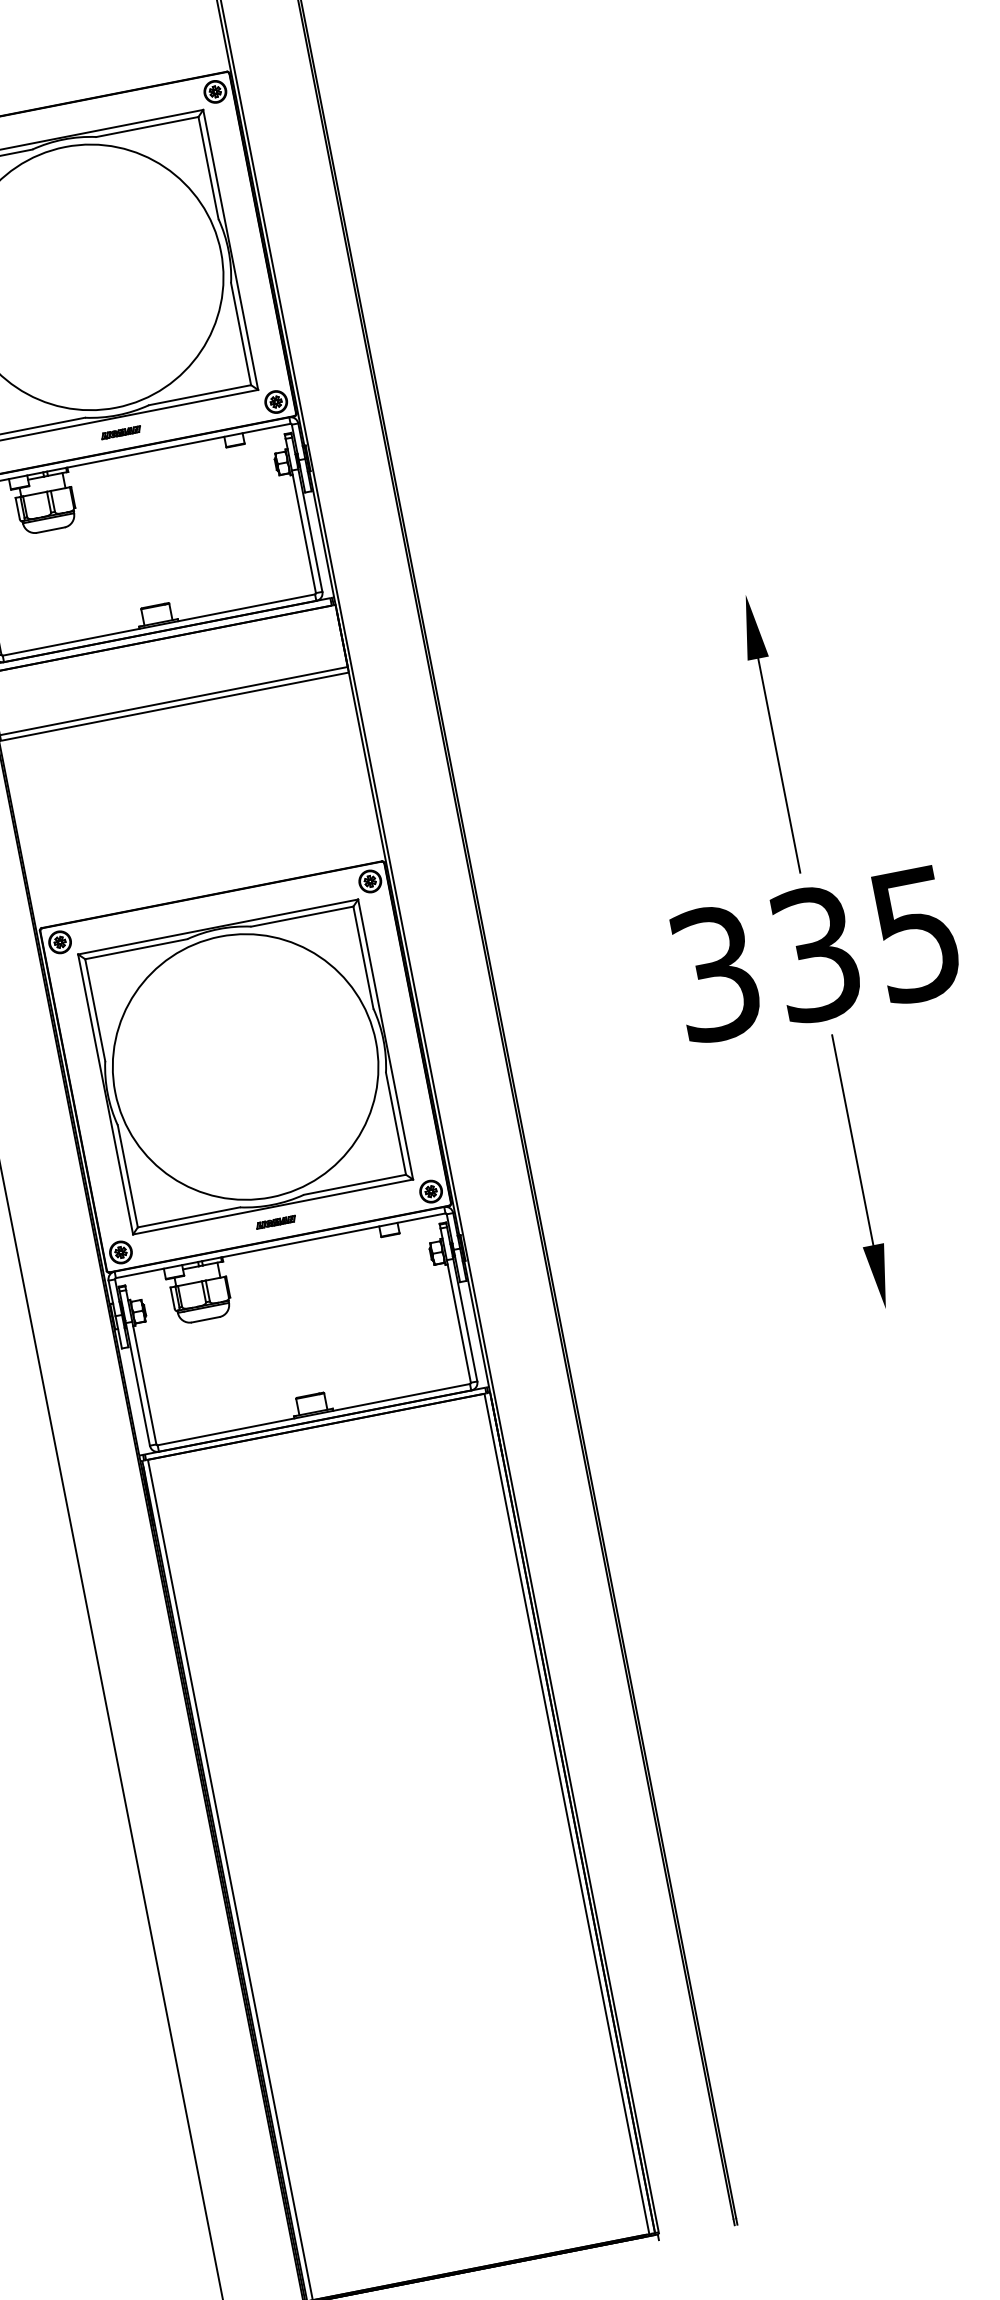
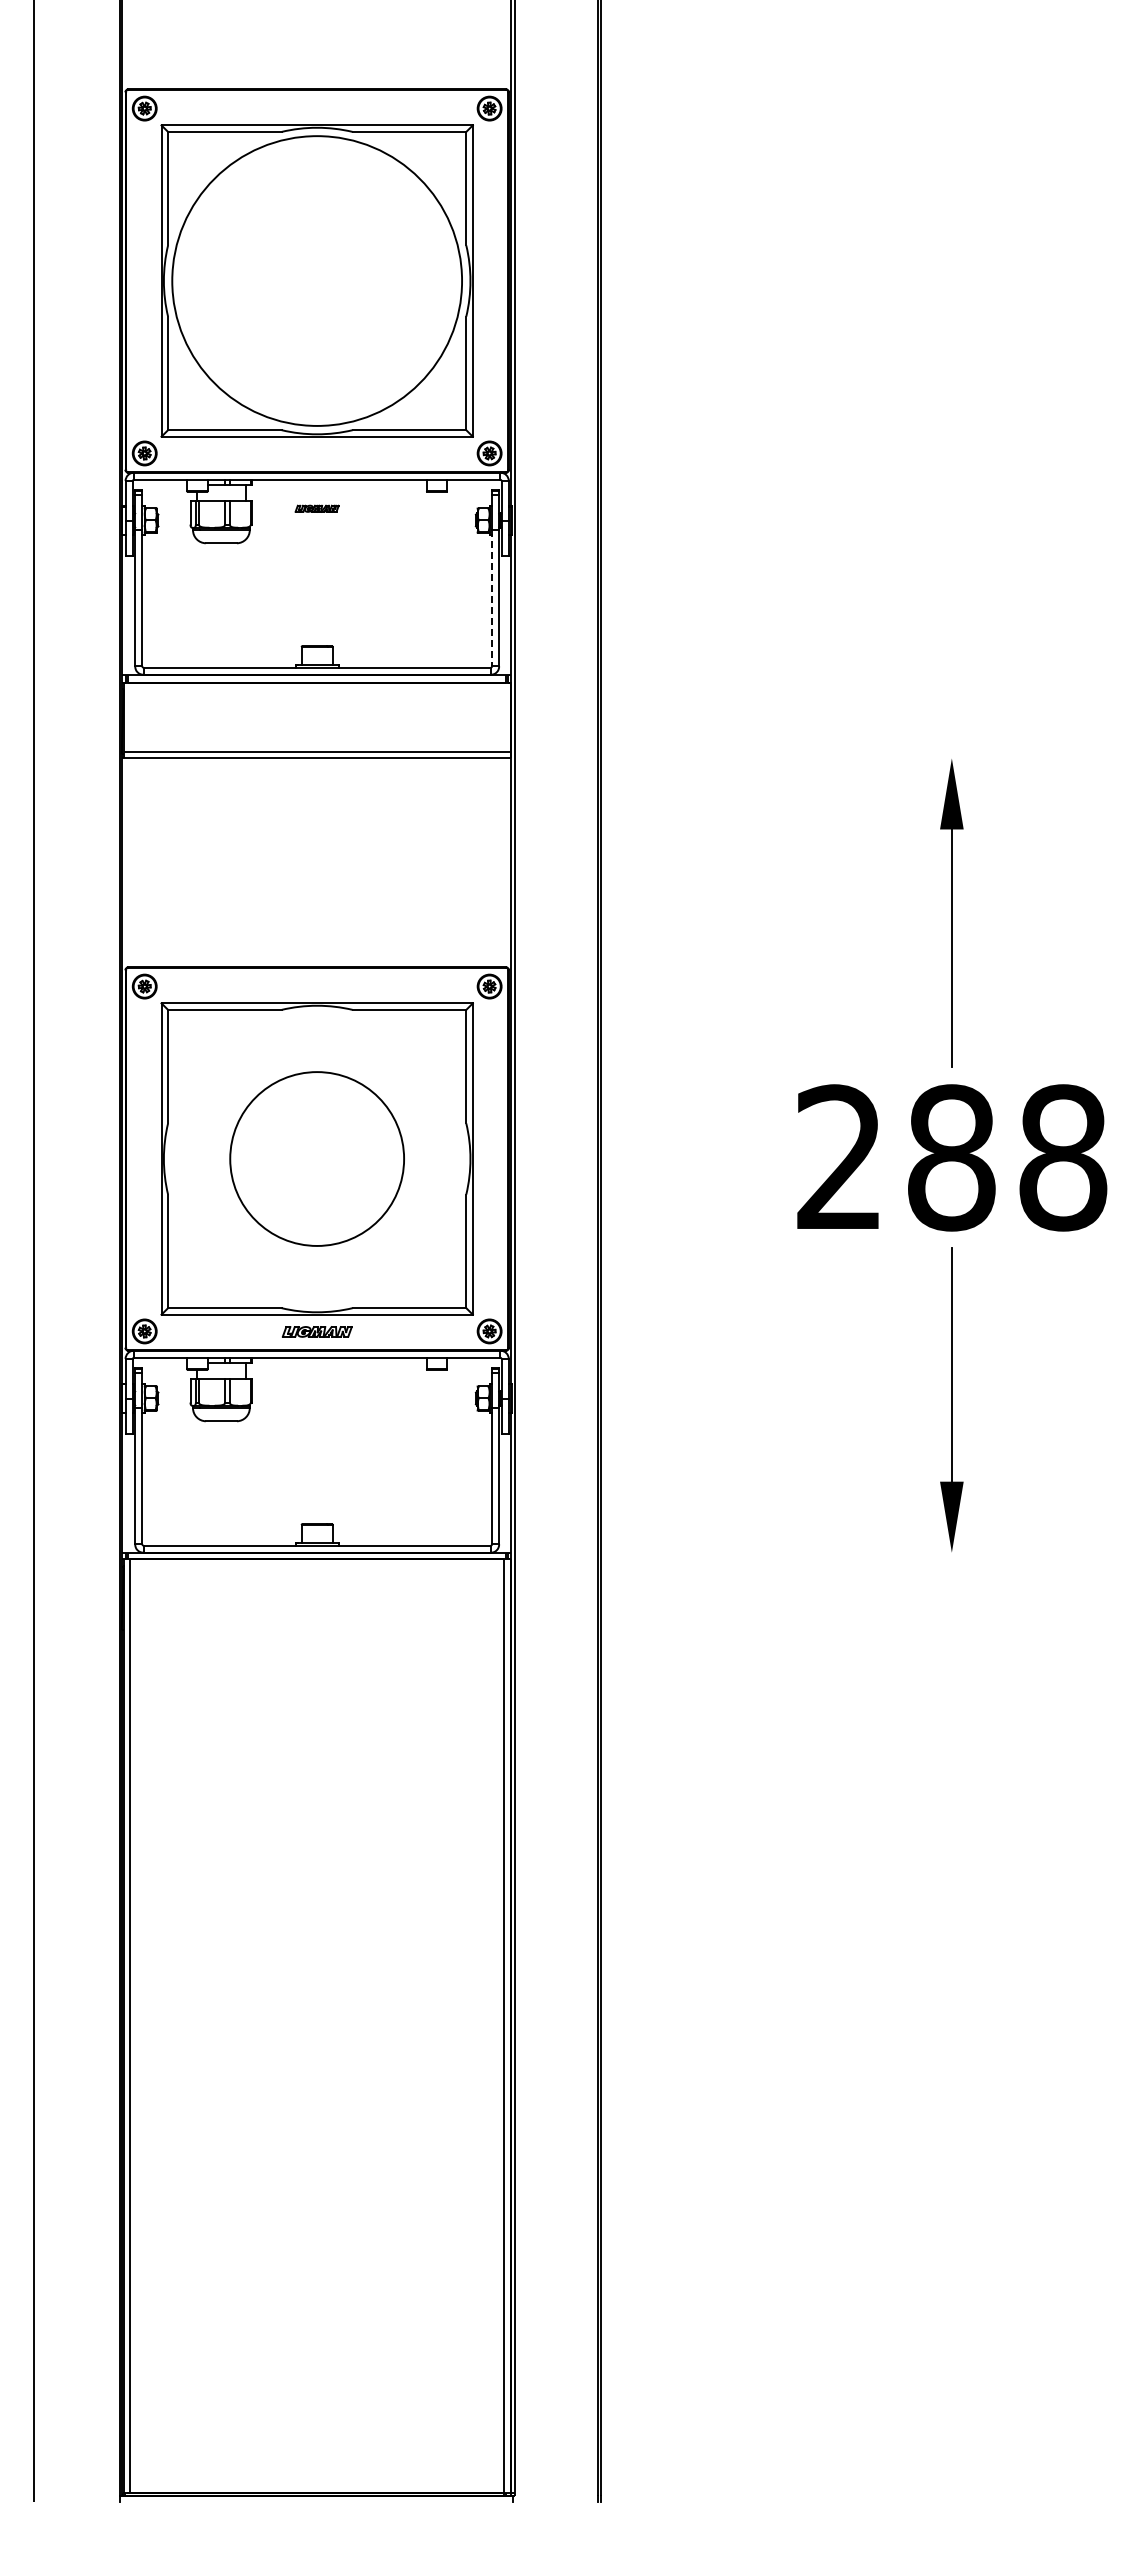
part: (120, 432) -> (316, 508), moved
line: (304, 531) -> (492, 598), solid -> dashed
text: (816, 953) -> (952, 1157), 335 -> 288
circle: (245, 1066) -> (317, 1158), size x0.6
part: (275, 1222) -> (316, 1331), size x1.6

